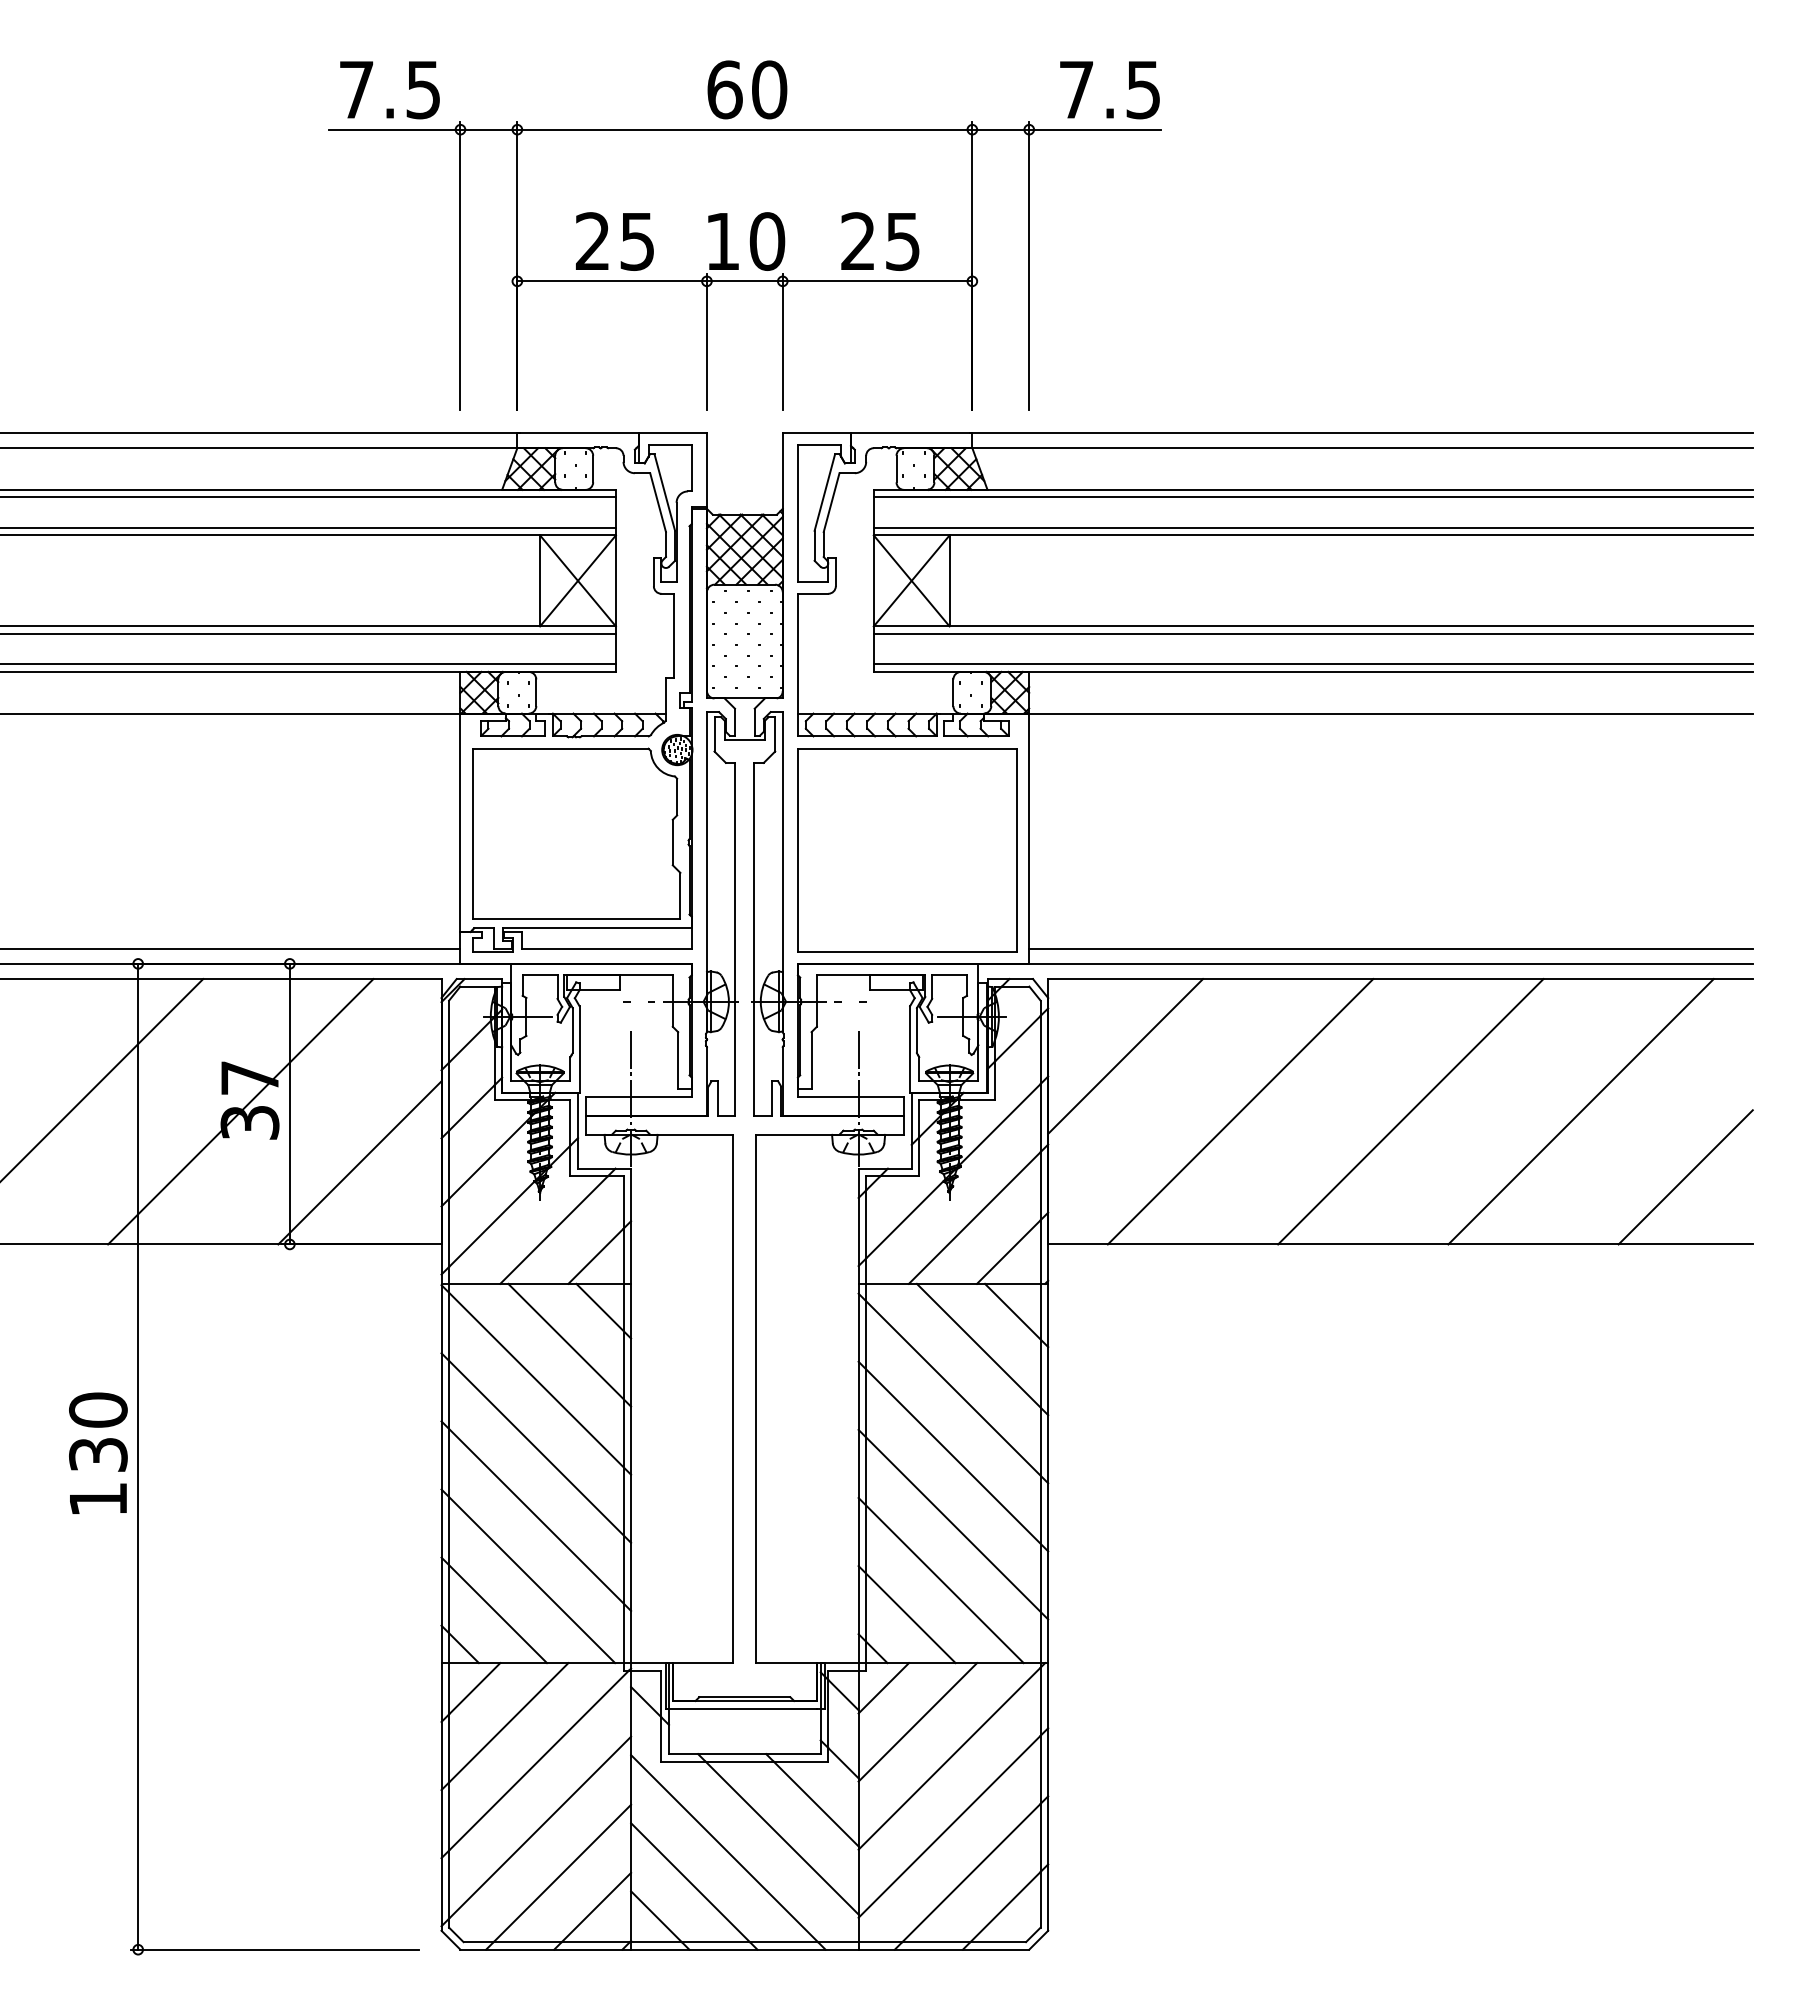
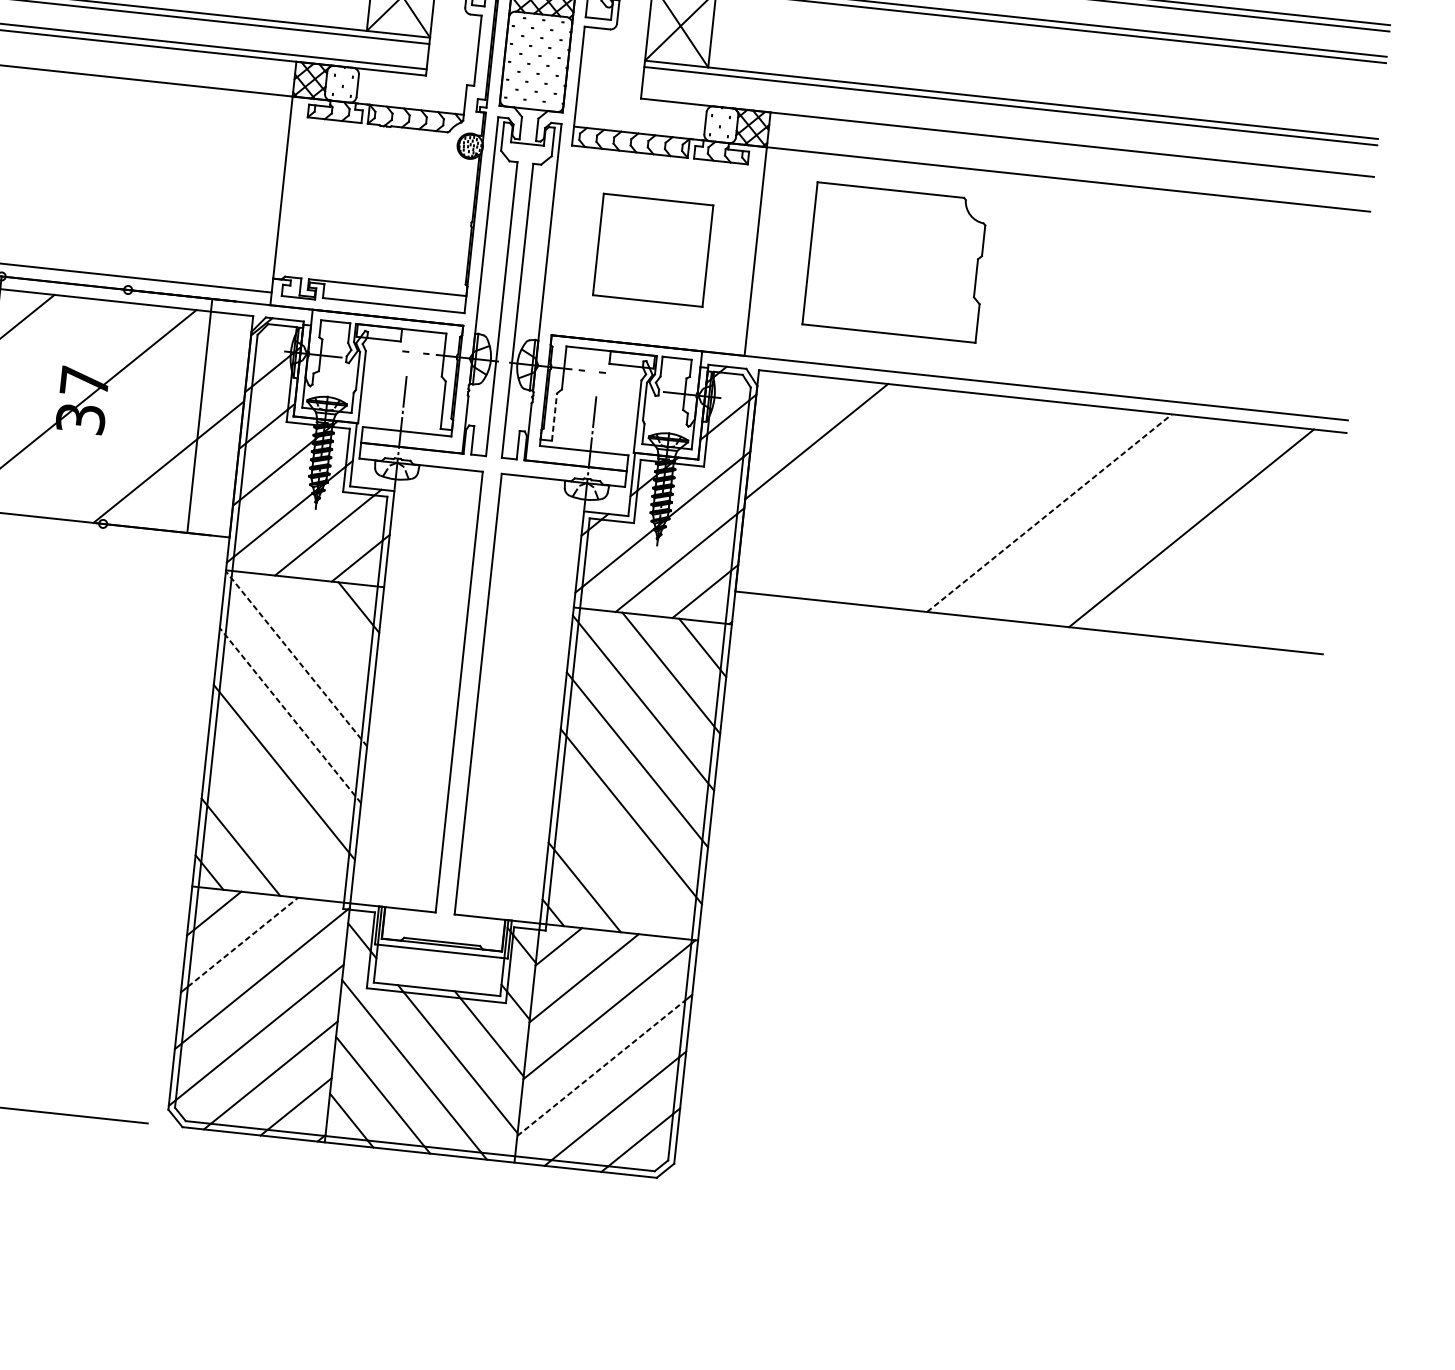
line: (1312, 664) -> (1007, 131), removed
part: (576, 833) -> (896, 262), moved
part: (907, 850) -> (653, 250), size x0.6
line: (1390, 948) -> (1047, 375), removed
line: (811, 1060) -> (554, 417), solid -> dashed
line: (289, 1103) -> (199, 415), moved
line: (1240, 1111) -> (907, 497), removed
line: (1410, 1111) -> (1049, 512), solid -> dashed
line: (1685, 1177) -> (1272, 592), removed
line: (569, 1344) -> (327, 632), removed
line: (535, 1379) -> (295, 658), solid -> dashed
line: (535, 1447) -> (289, 715), solid -> dashed
line: (528, 1576) -> (272, 822), removed
line: (940, 1580) -> (615, 862), removed
line: (509, 1722) -> (243, 942), solid -> dashed
line: (949, 1826) -> (601, 1067), solid -> dashed

